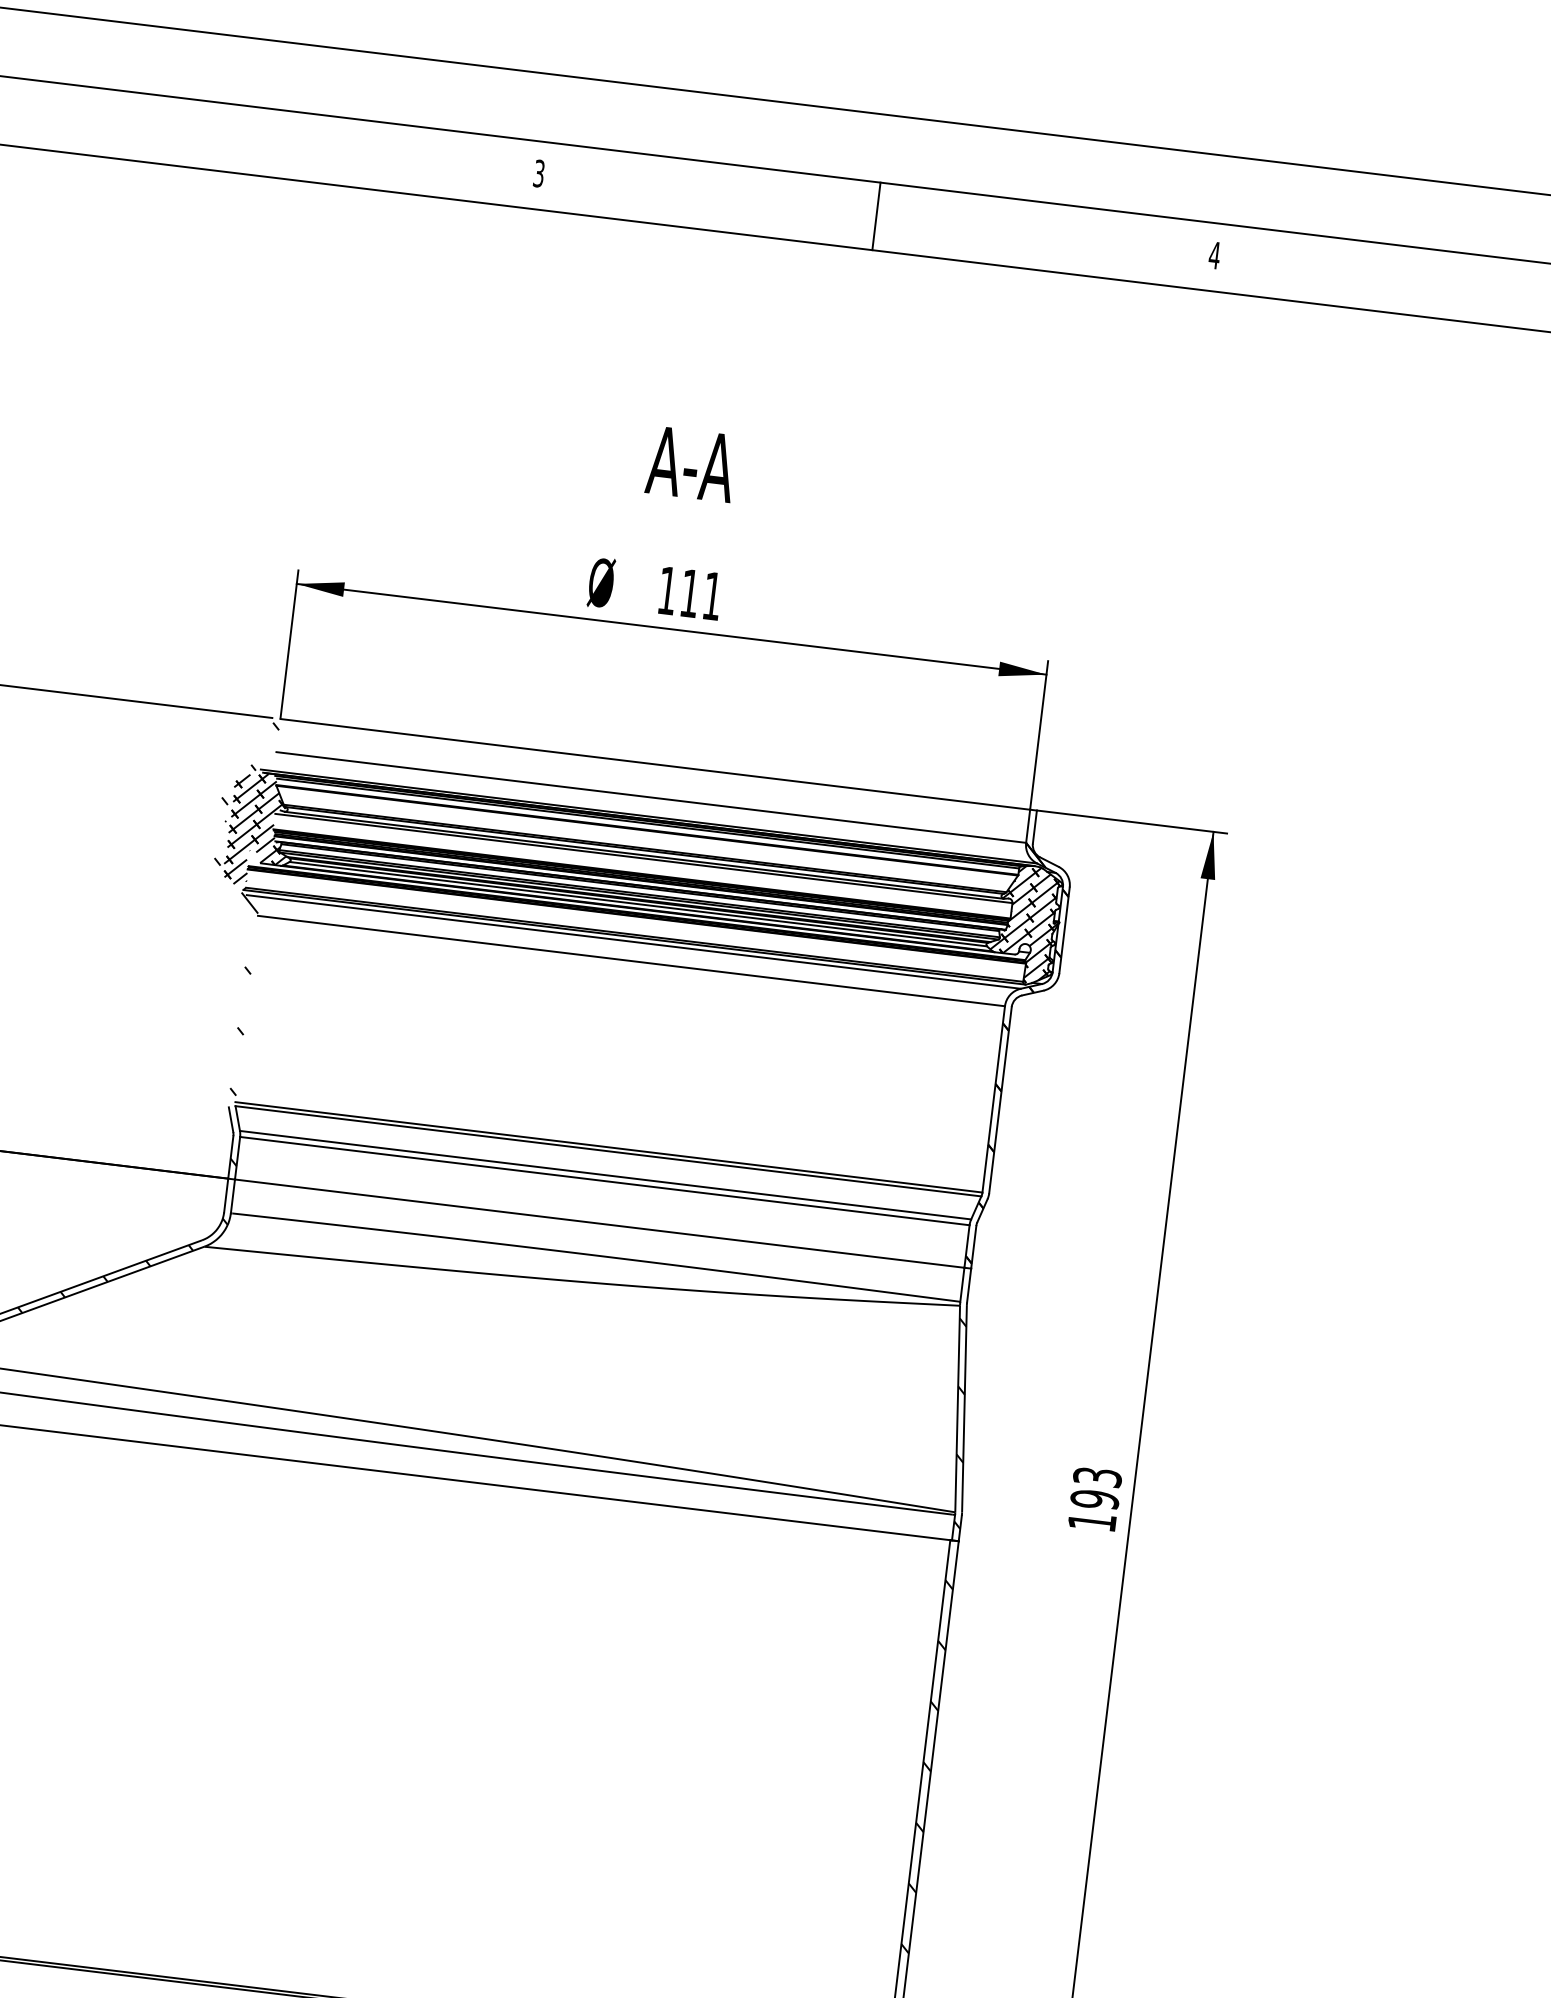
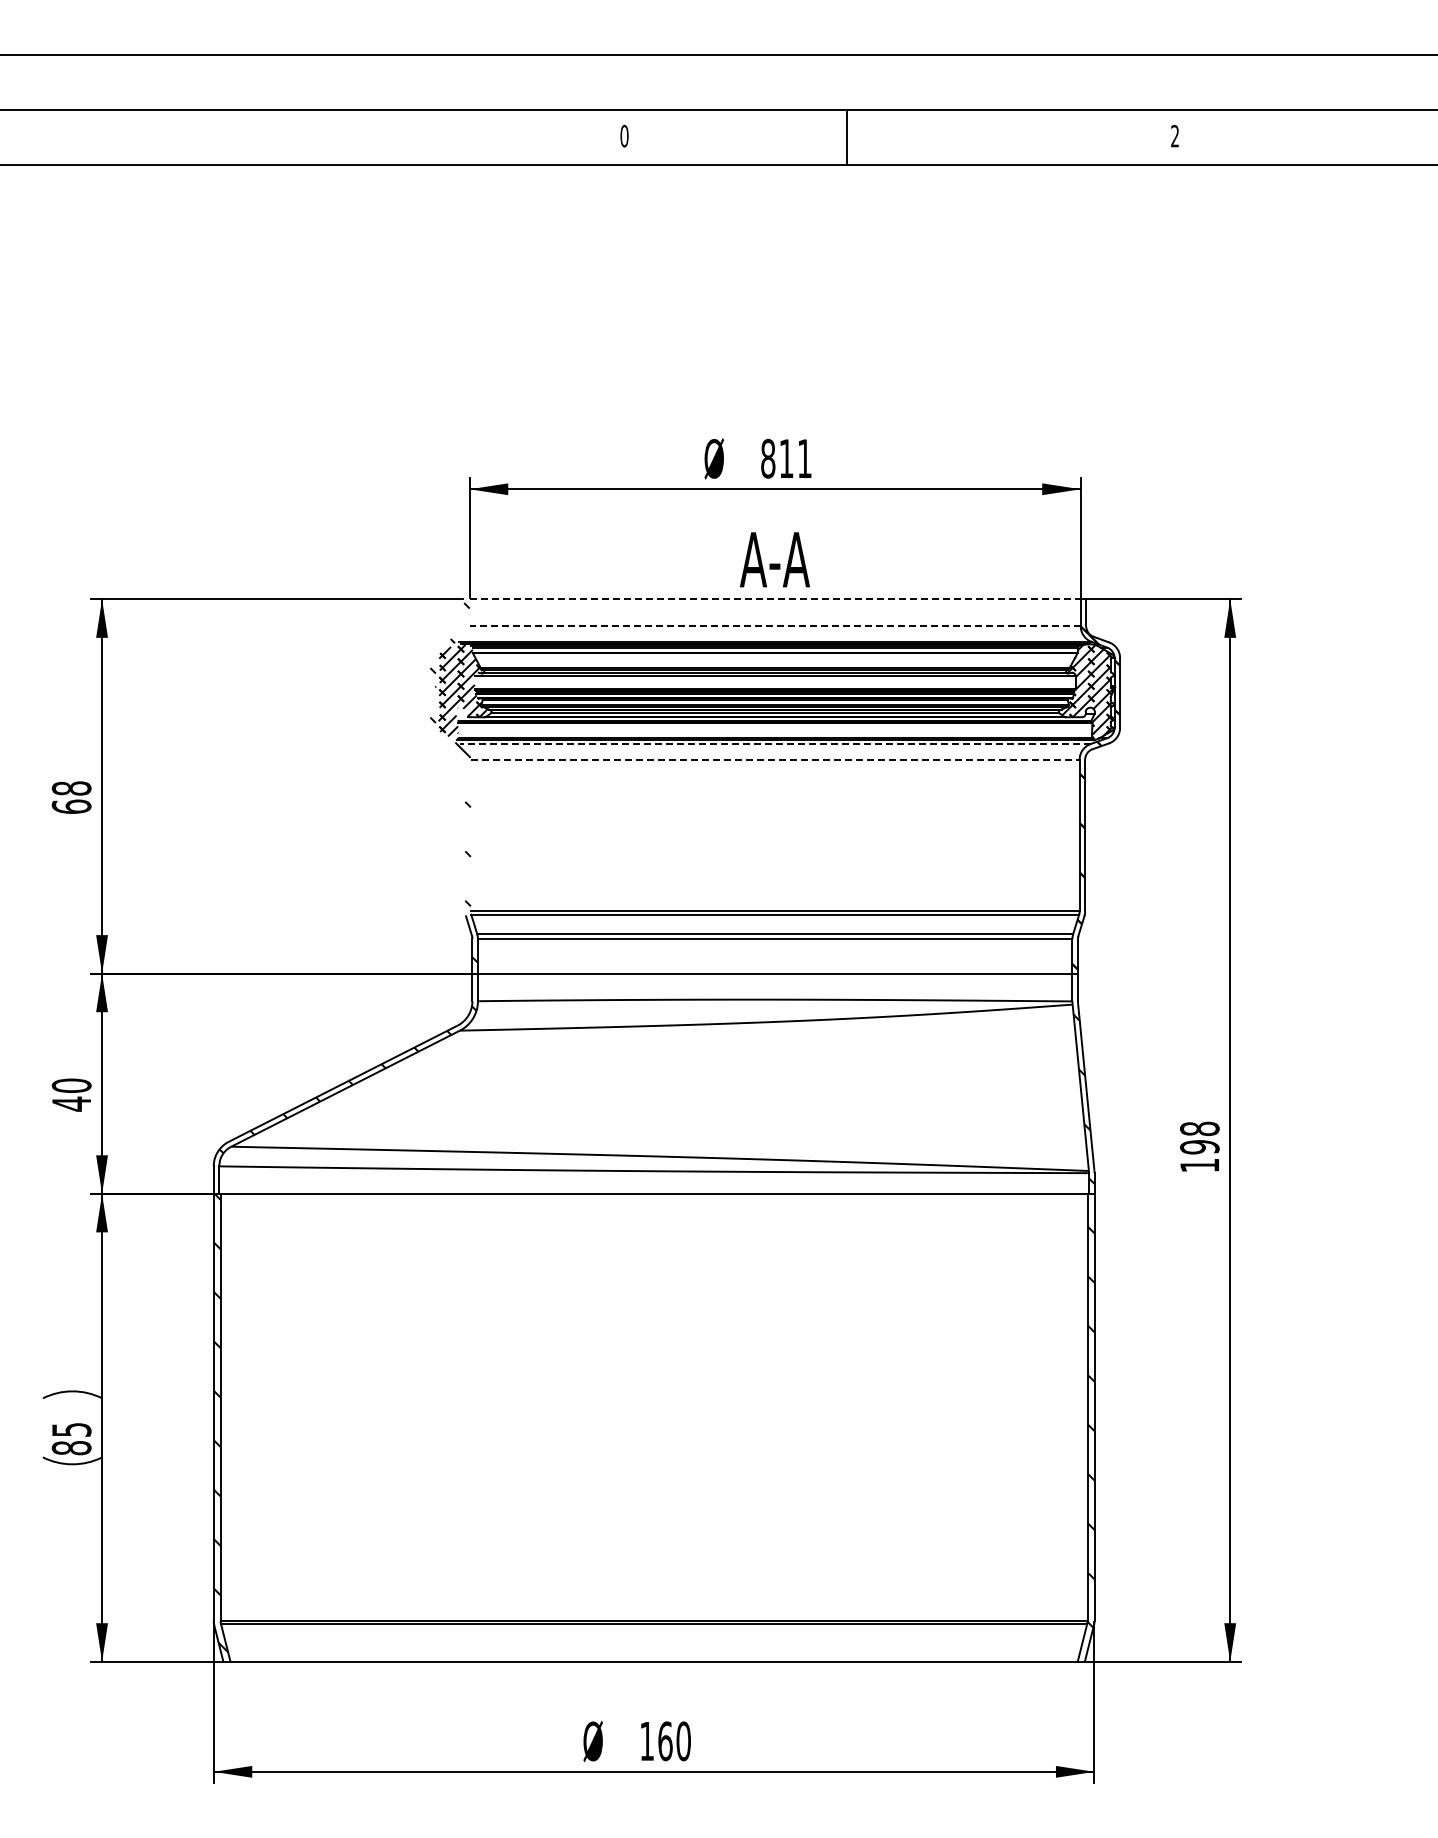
text: (539, 172) -> (624, 135), 3 -> 0
line: (876, 216) -> (846, 137), moved
text: (1214, 254) -> (1174, 135), 4 -> 2
text: (690, 463) -> (774, 559), moved
text: (667, 590) -> (768, 458), 111 -> 811
line: (655, 764) -> (775, 599), solid -> dashed
line: (651, 797) -> (775, 626), solid -> dashed
line: (632, 942) -> (774, 744), solid -> dashed
line: (631, 960) -> (775, 759), solid -> dashed
text: (1097, 1476) -> (1199, 1128), 193 -> 198

